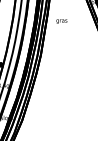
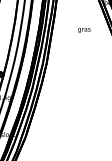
text: (61, 21) -> (83, 30), moved

